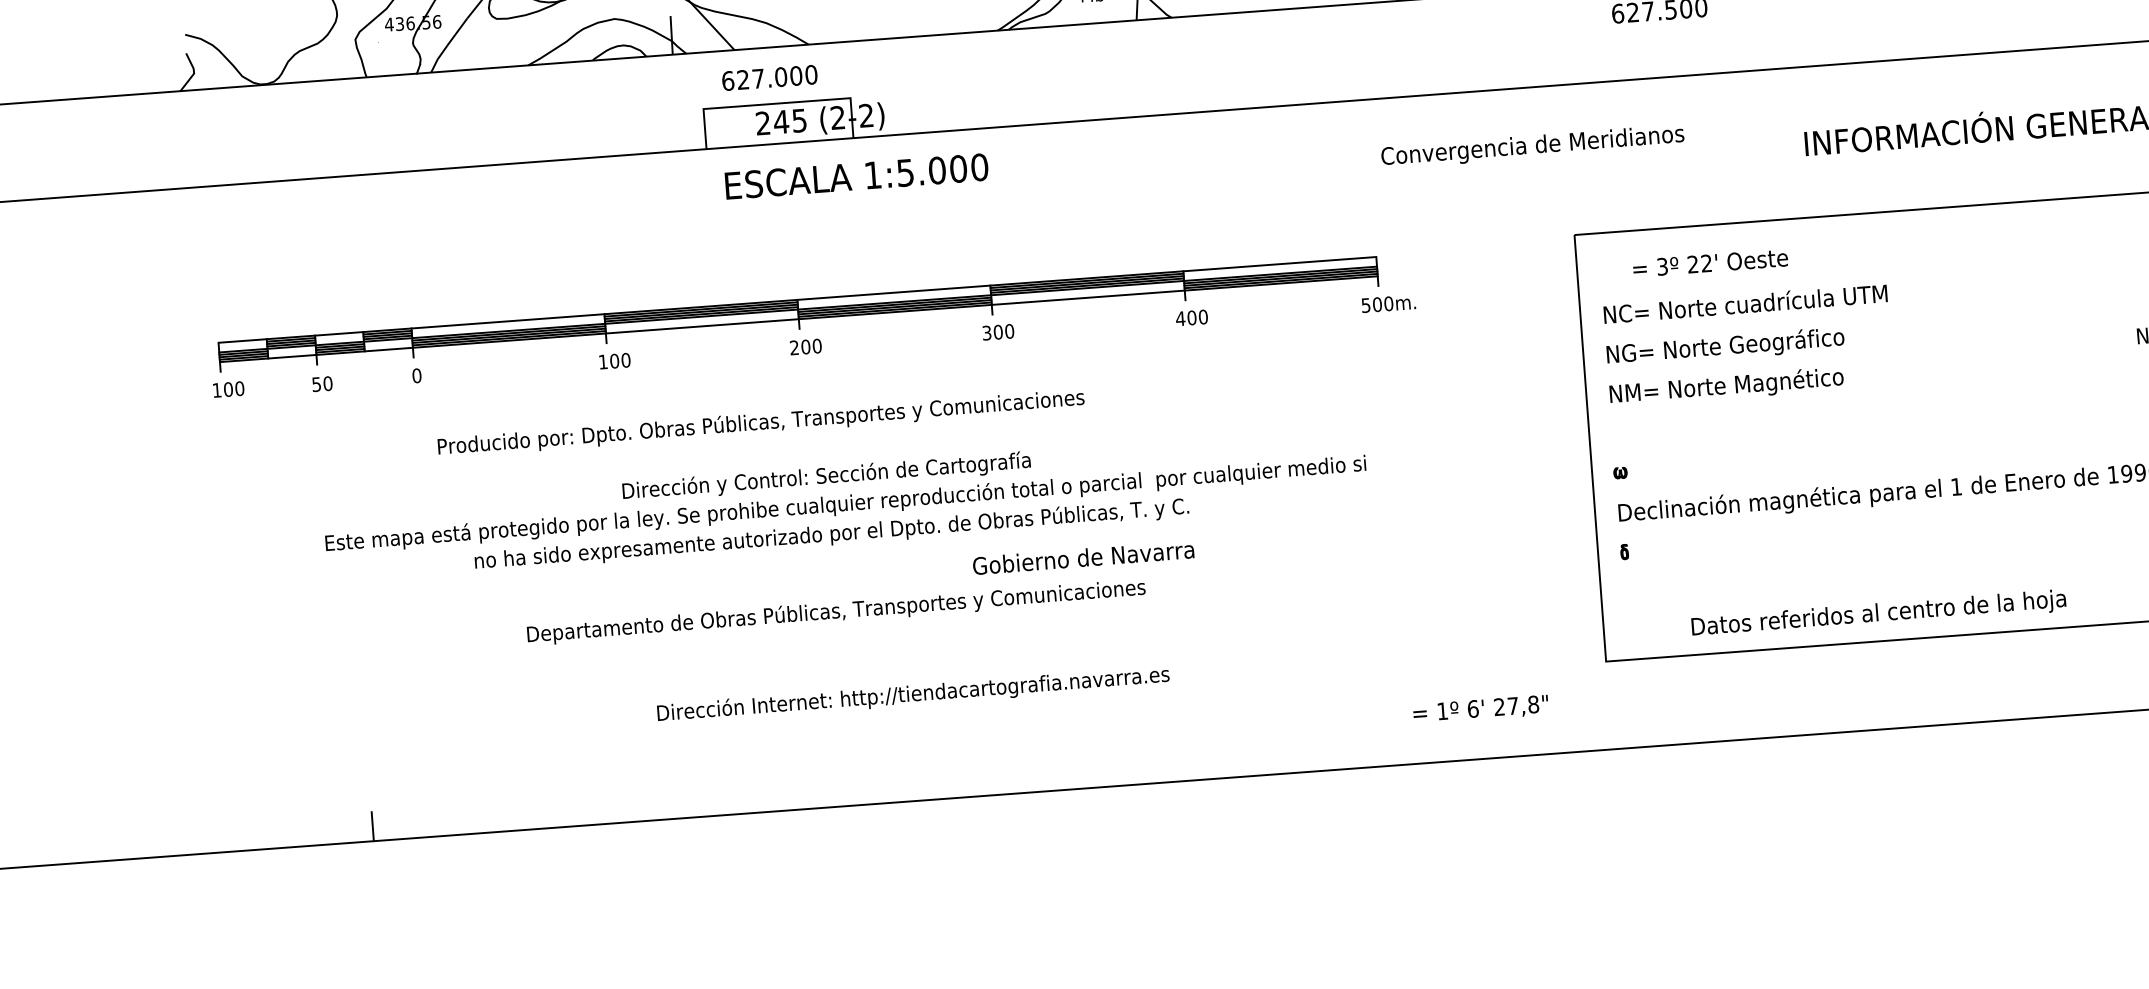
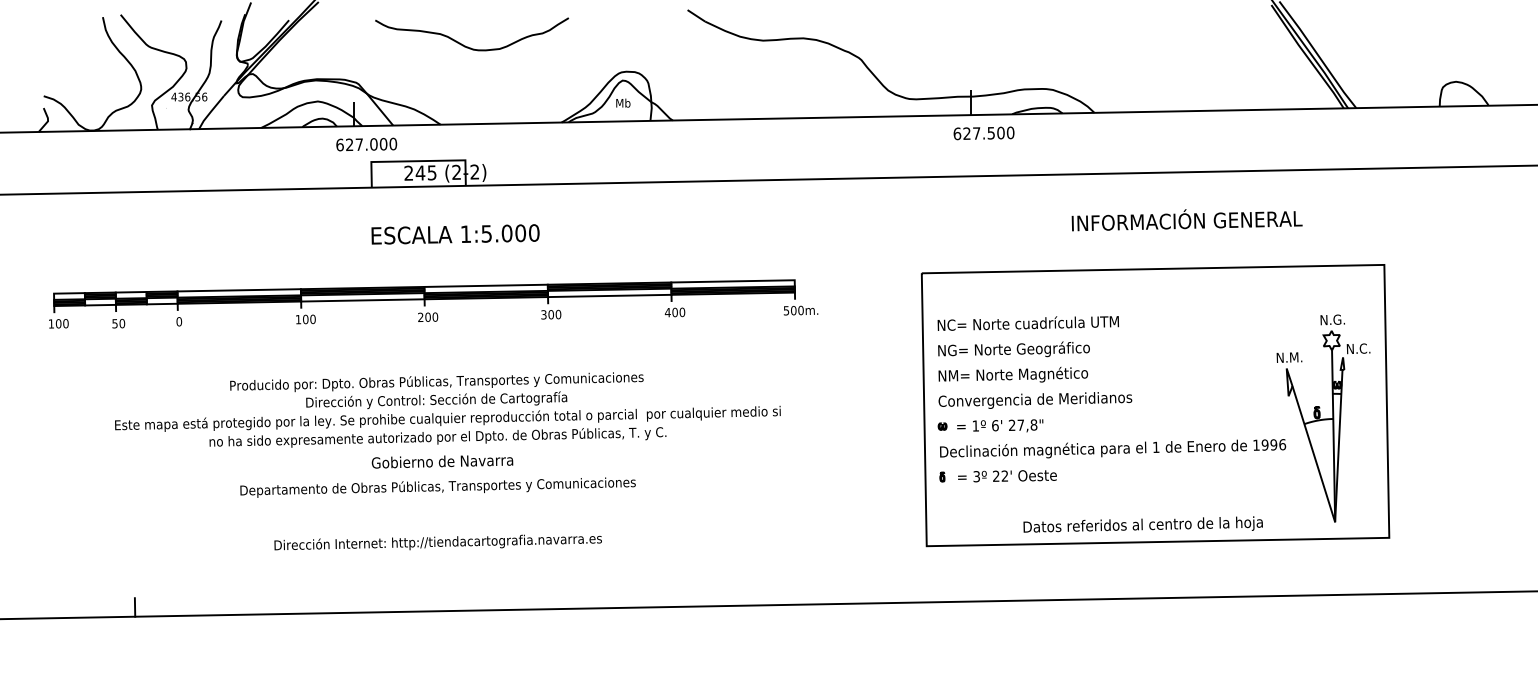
text: (769, 77) -> (366, 144), moved
text: (1533, 146) -> (1035, 400), moved
text: (856, 176) -> (455, 234), moved
text: (1710, 263) -> (1007, 476), moved
text: (760, 423) -> (436, 382), moved
text: (1083, 557) -> (442, 461), moved
text: (1877, 612) -> (1142, 524), moved
text: (912, 694) -> (437, 542), moved
text: (1481, 708) -> (1000, 425), moved

